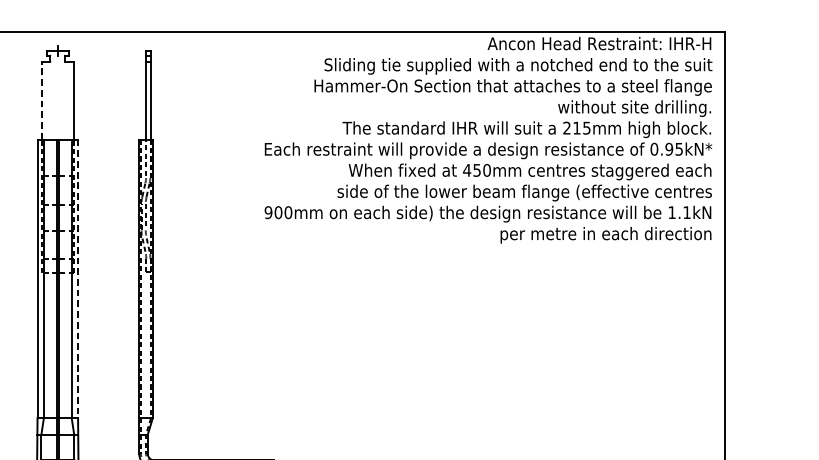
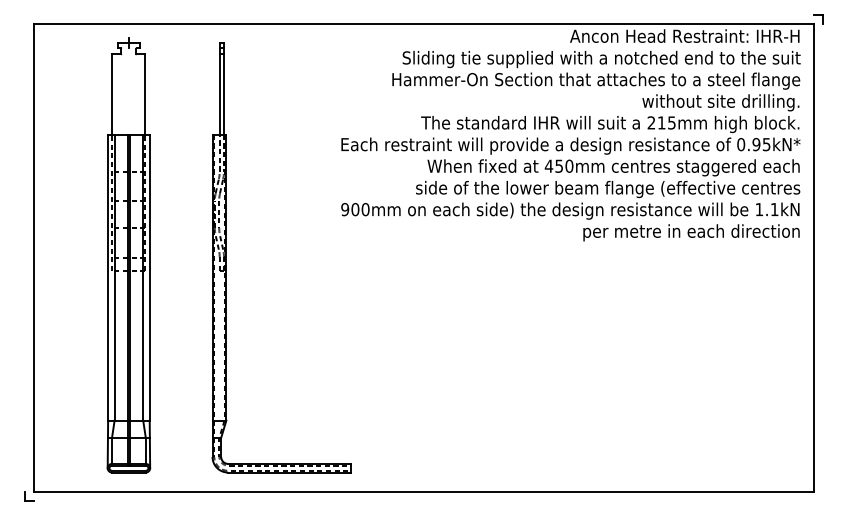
part: (729, 27) -> (818, 19), added
line: (41, 100) -> (112, 94), dashed -> solid
line: (77, 278) -> (149, 277), dashed -> solid

